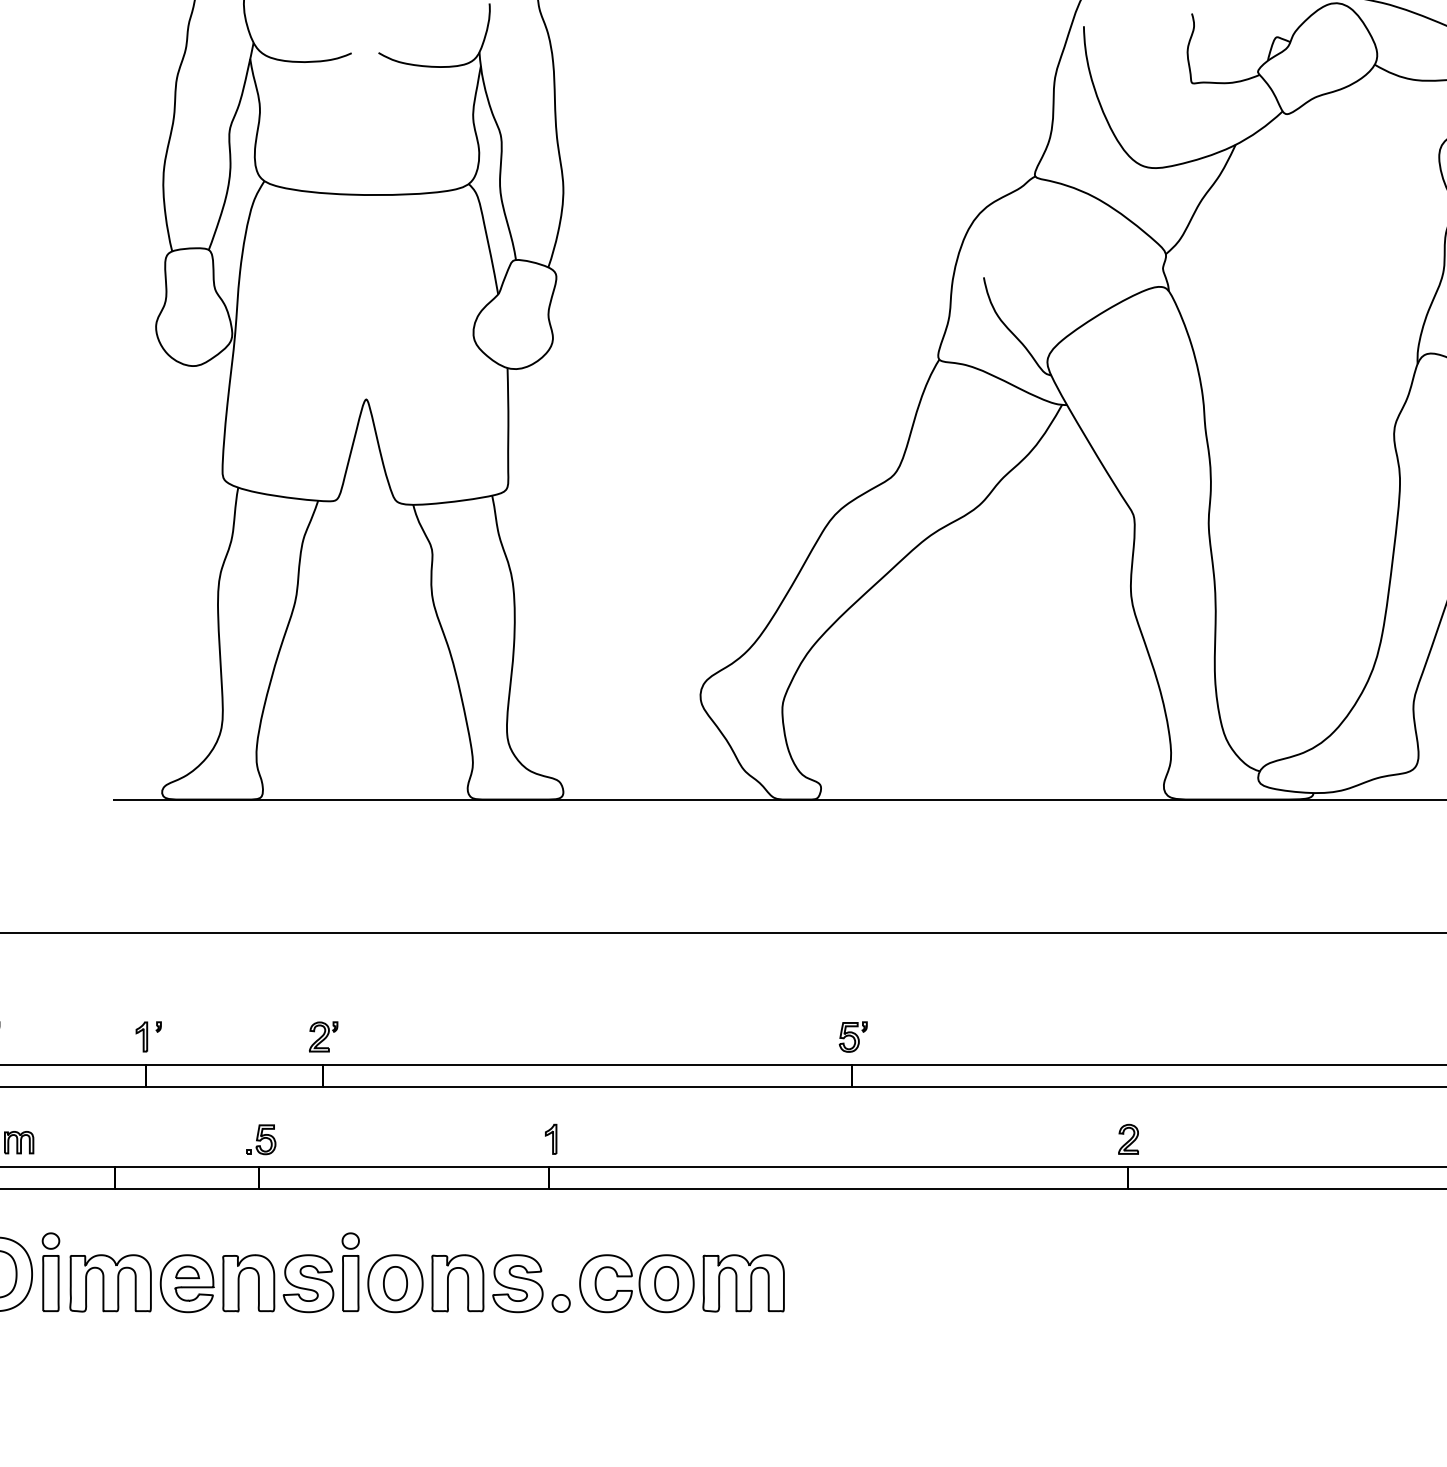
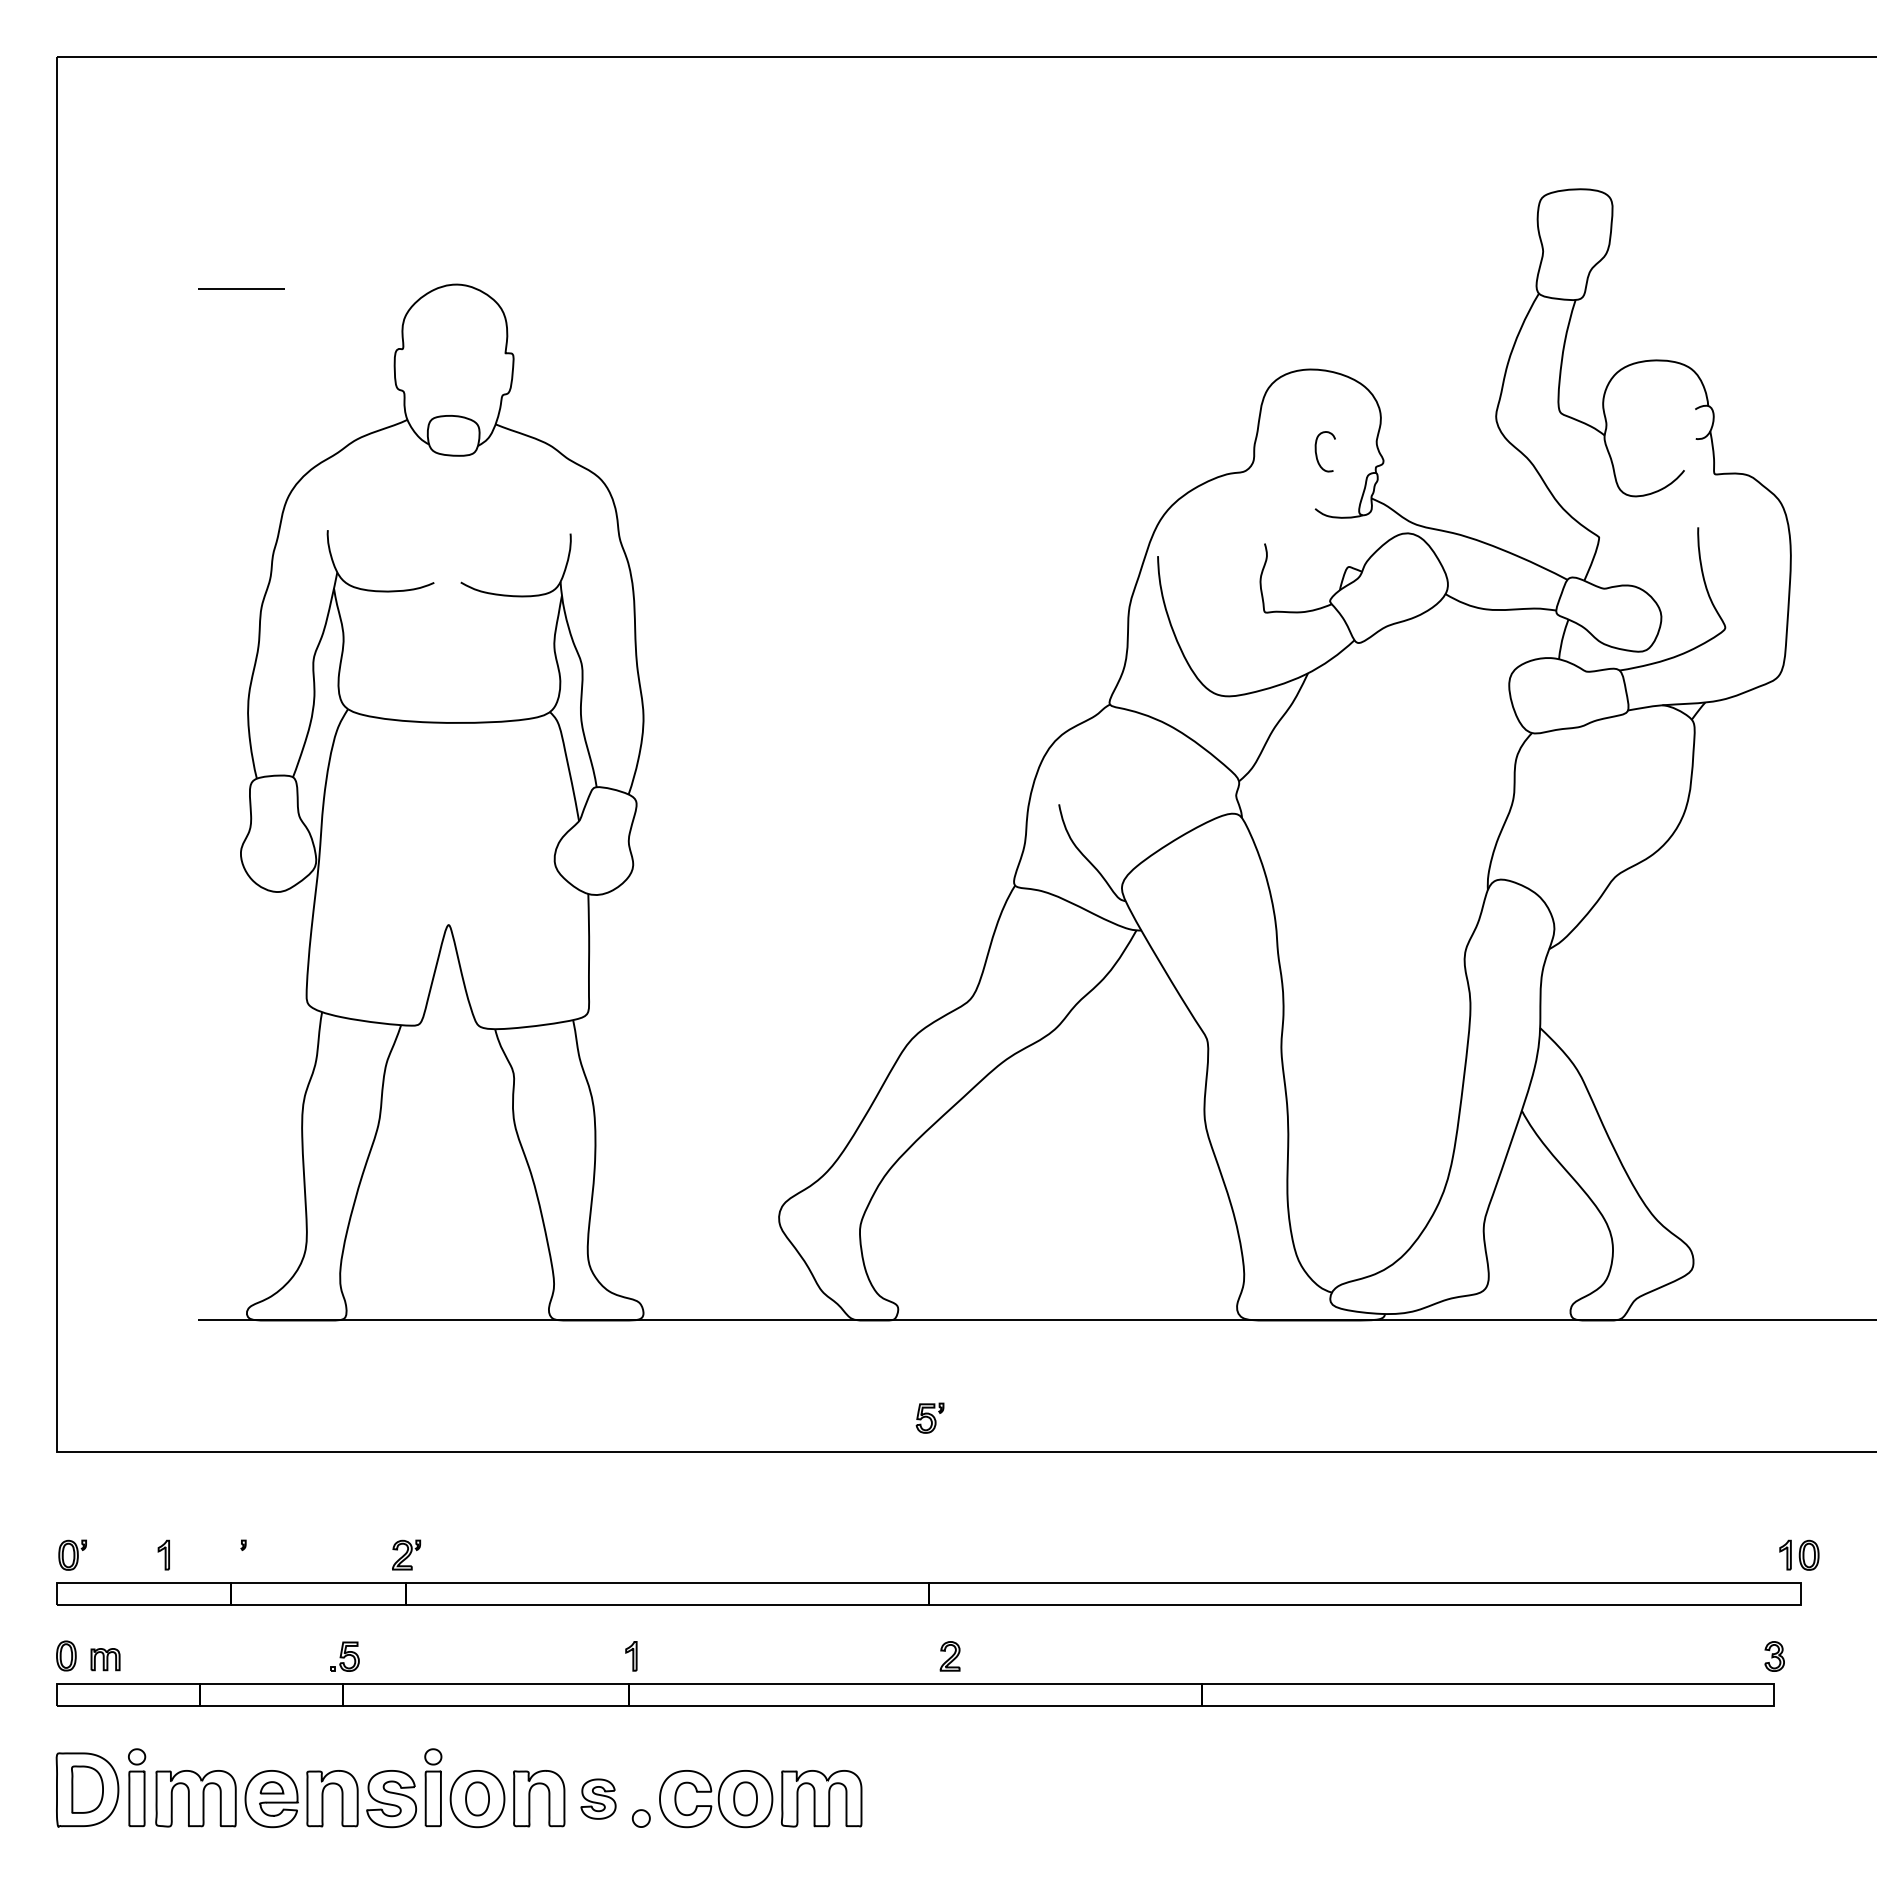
part: (141, 1036) -> (163, 1554), moved
part: (852, 1036) -> (929, 1417), moved
part: (1127, 1139) -> (949, 1656), moved
part: (517, 1284) -> (598, 1799), size x0.7

